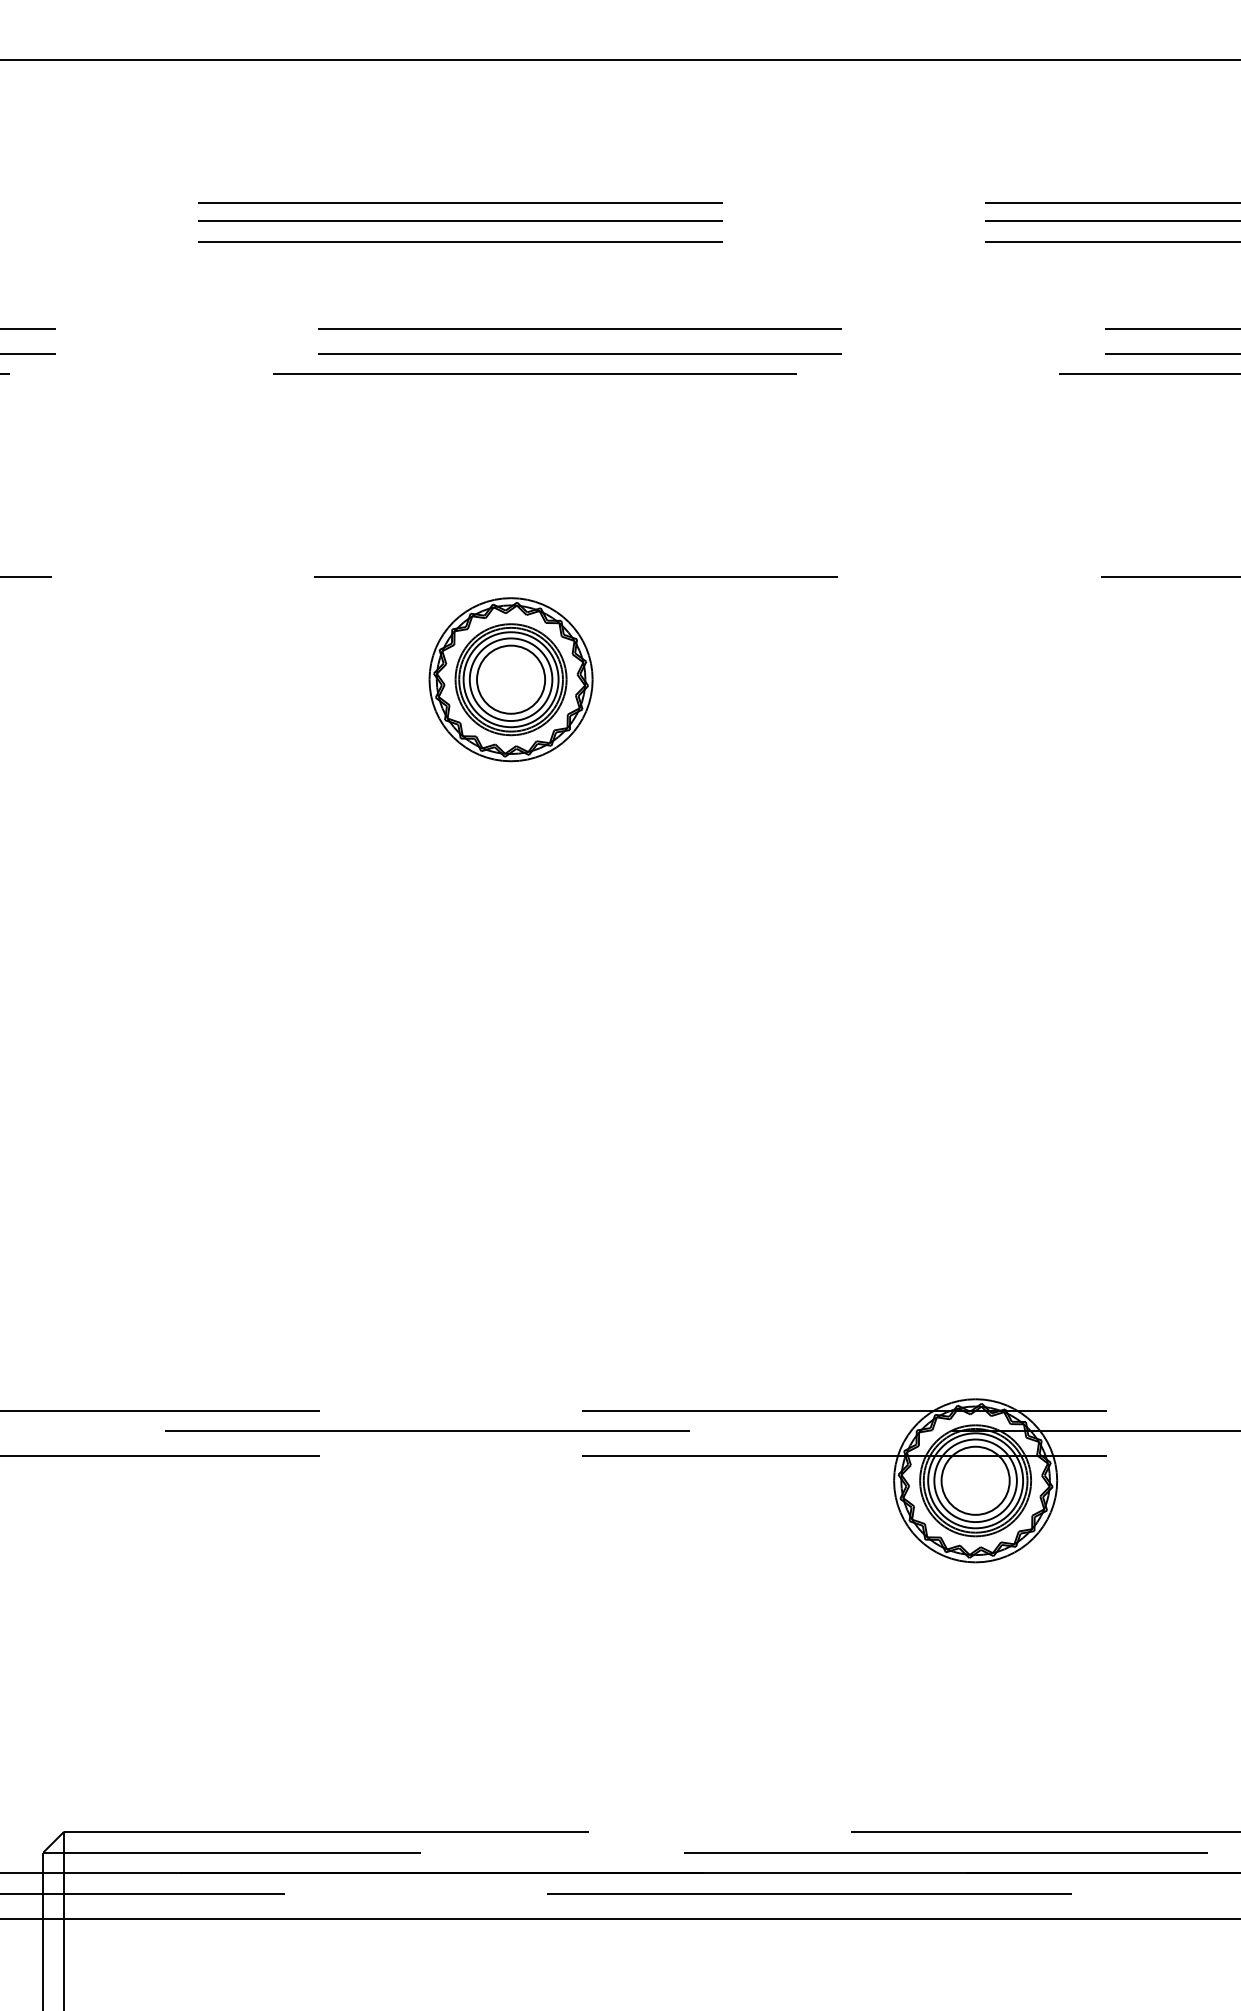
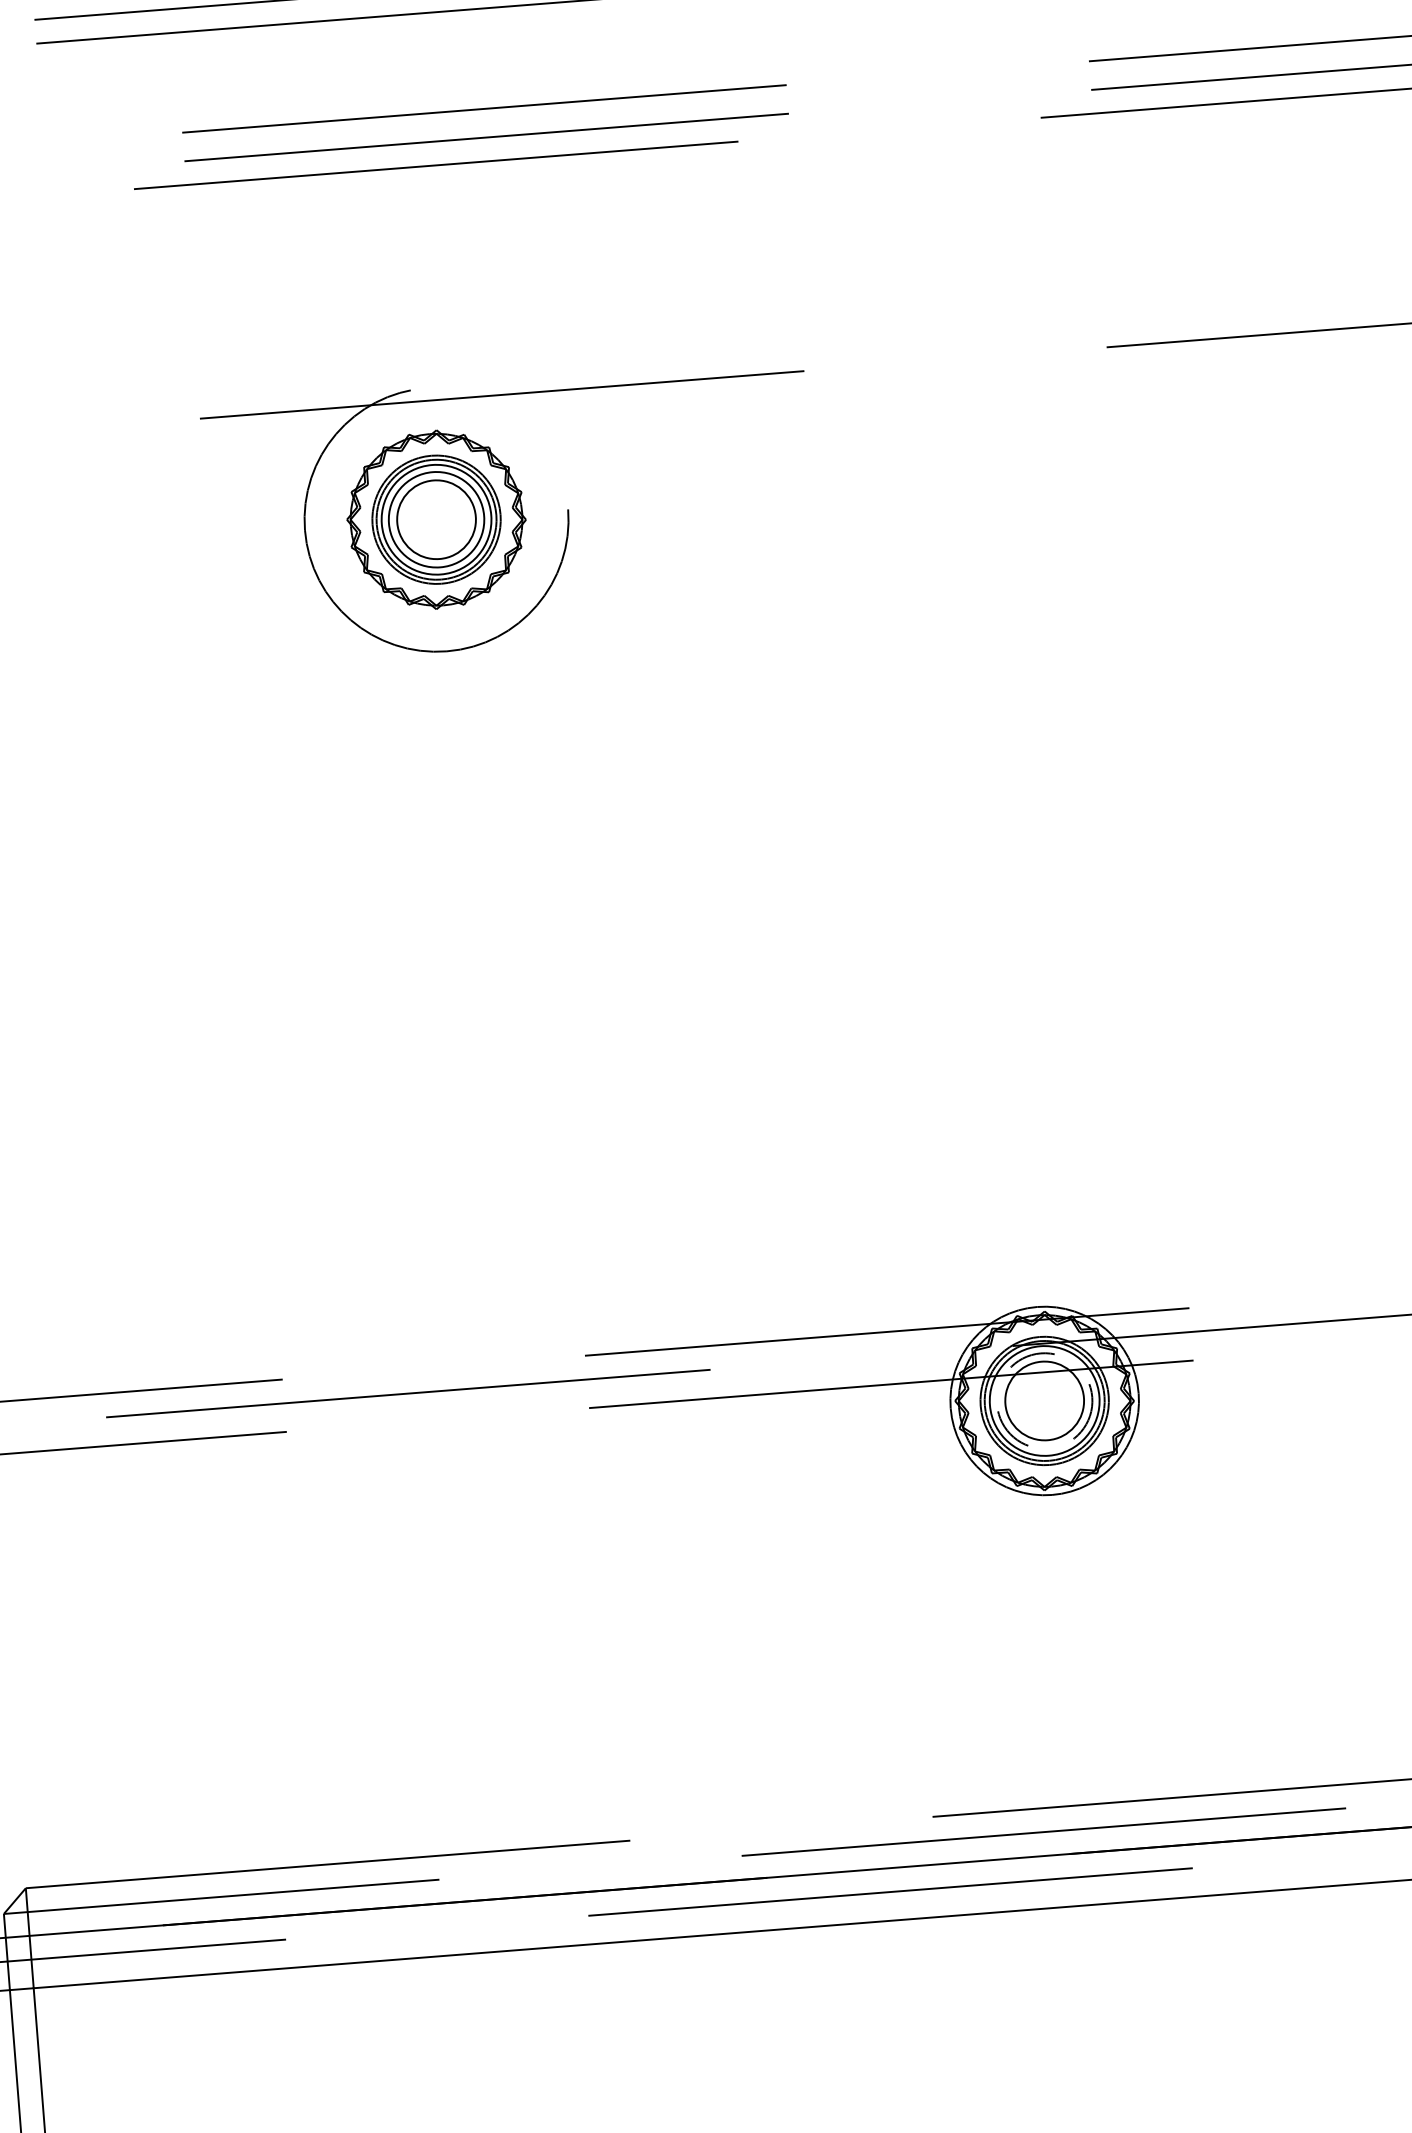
circle: (510, 679) -> (435, 519), size x1.4
circle: (975, 1480) -> (1044, 1400), solid -> dashed

